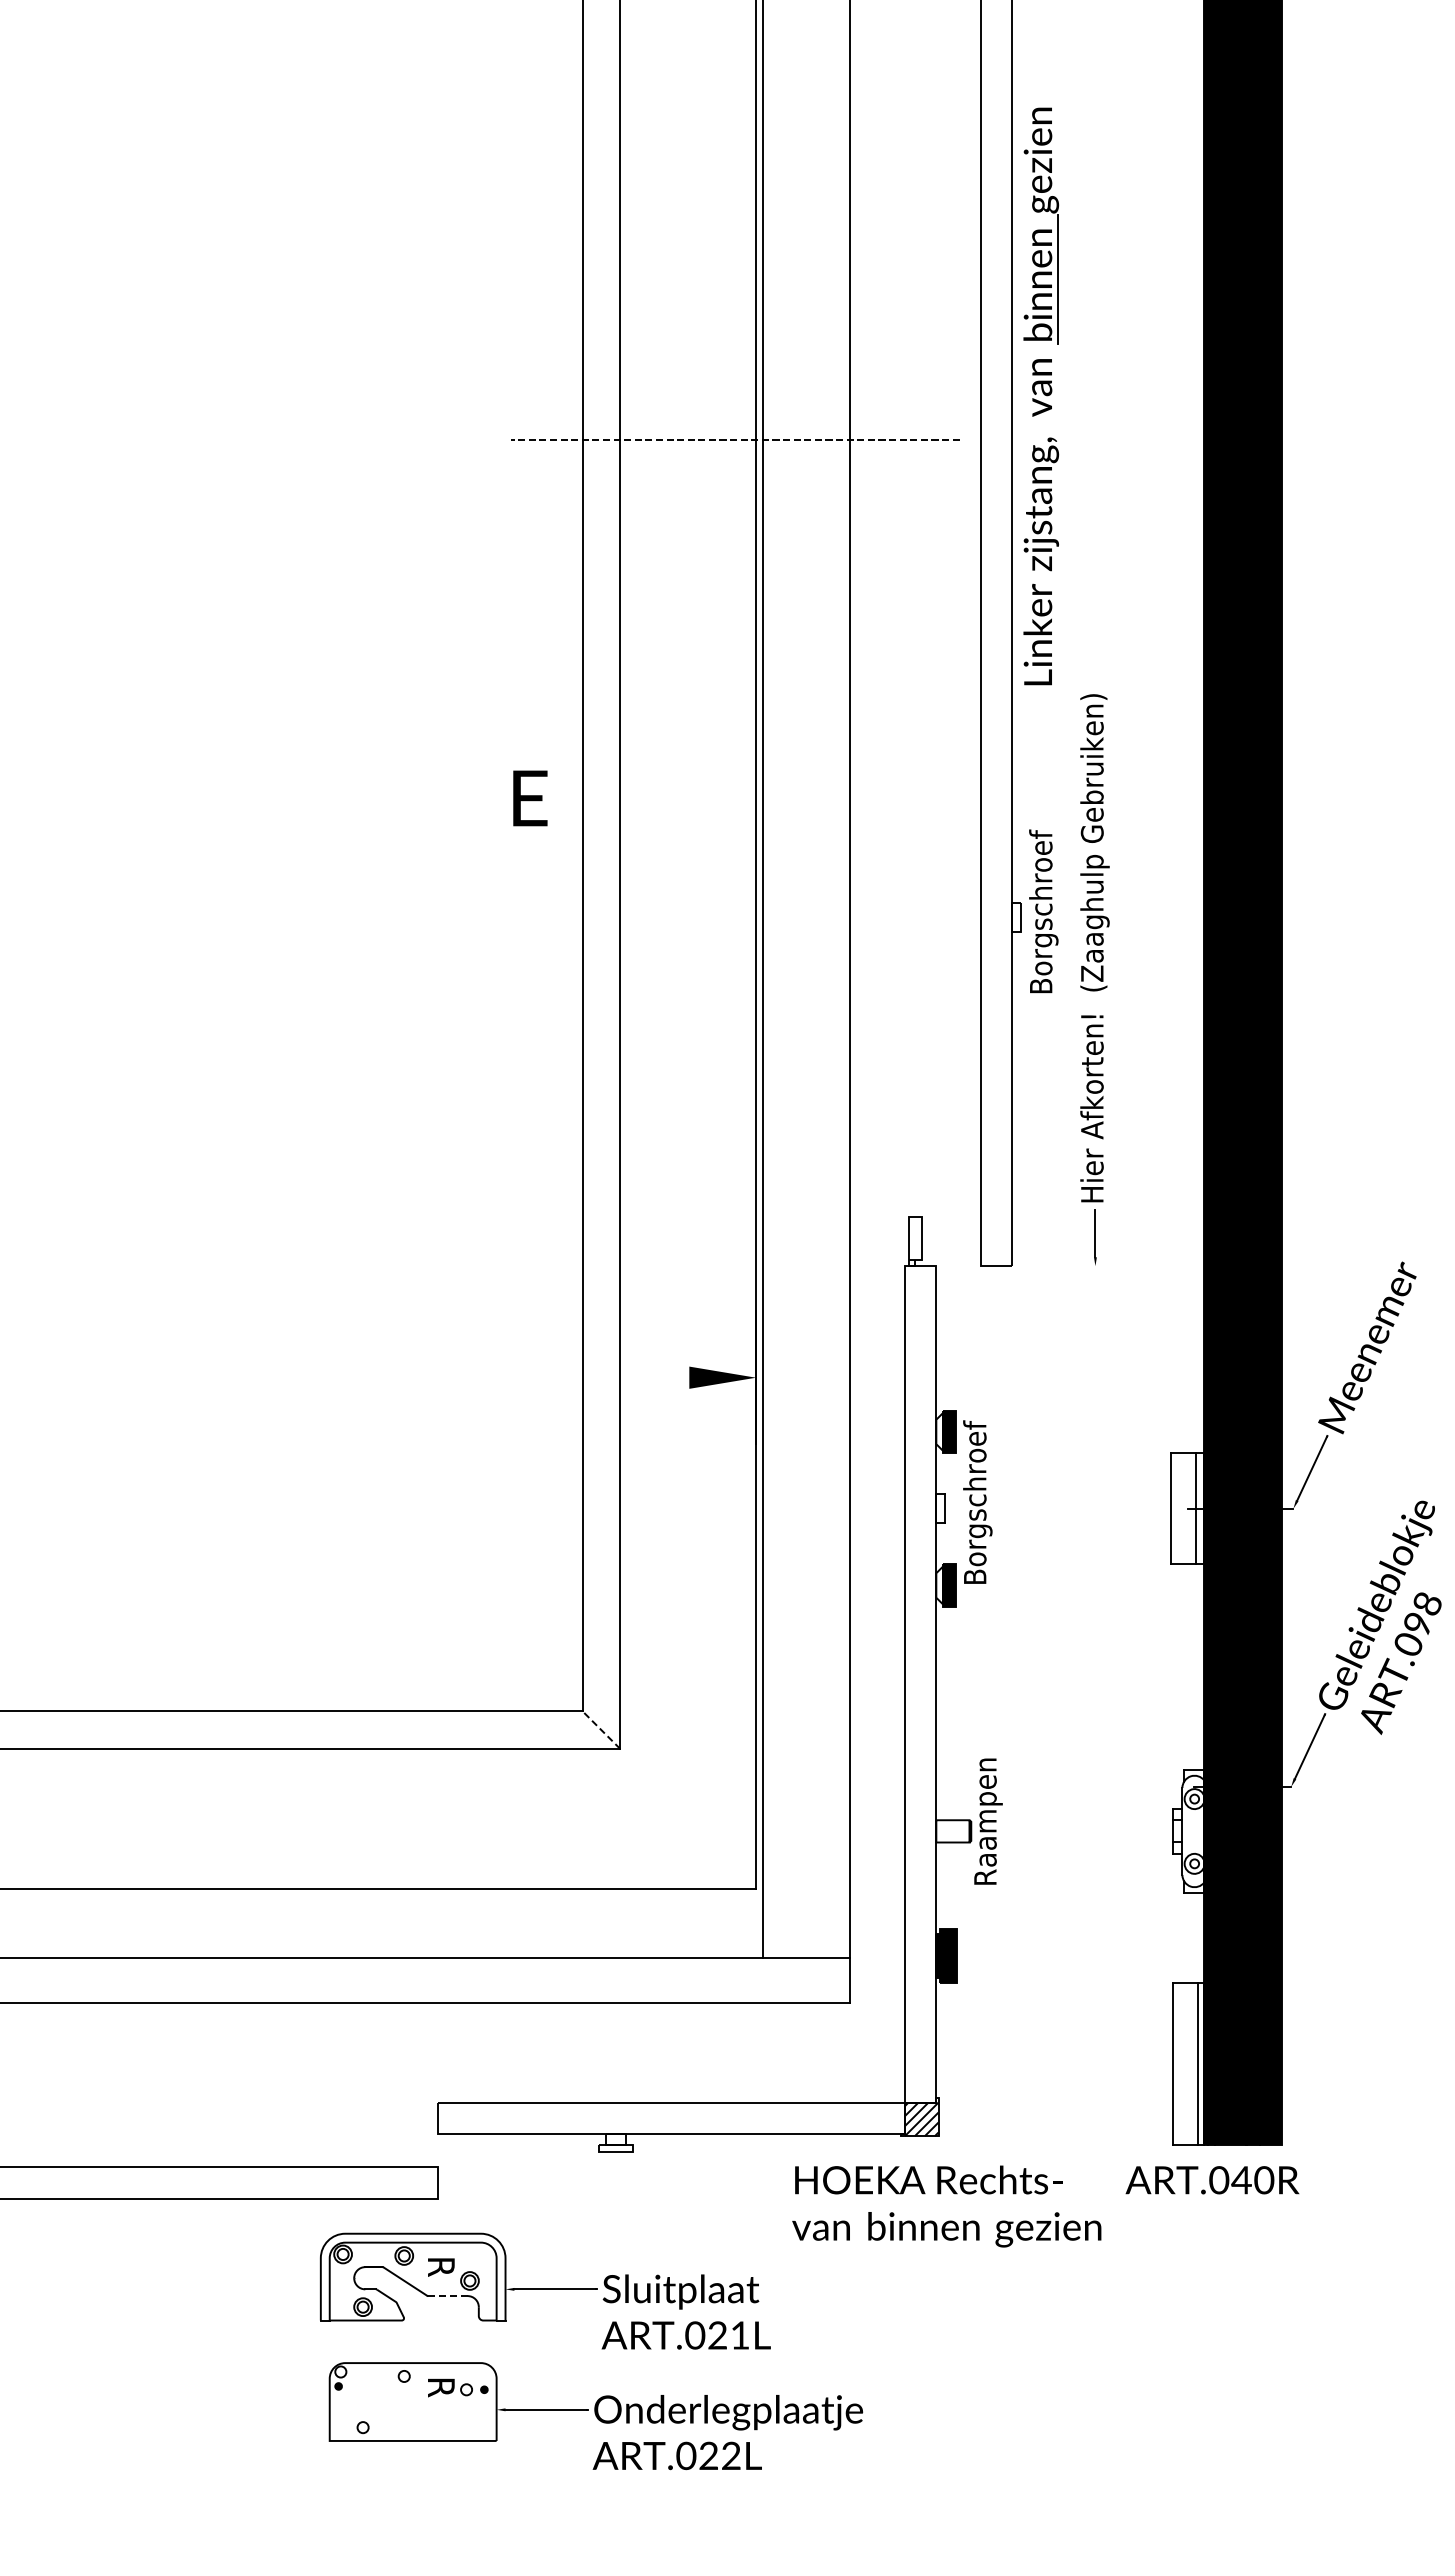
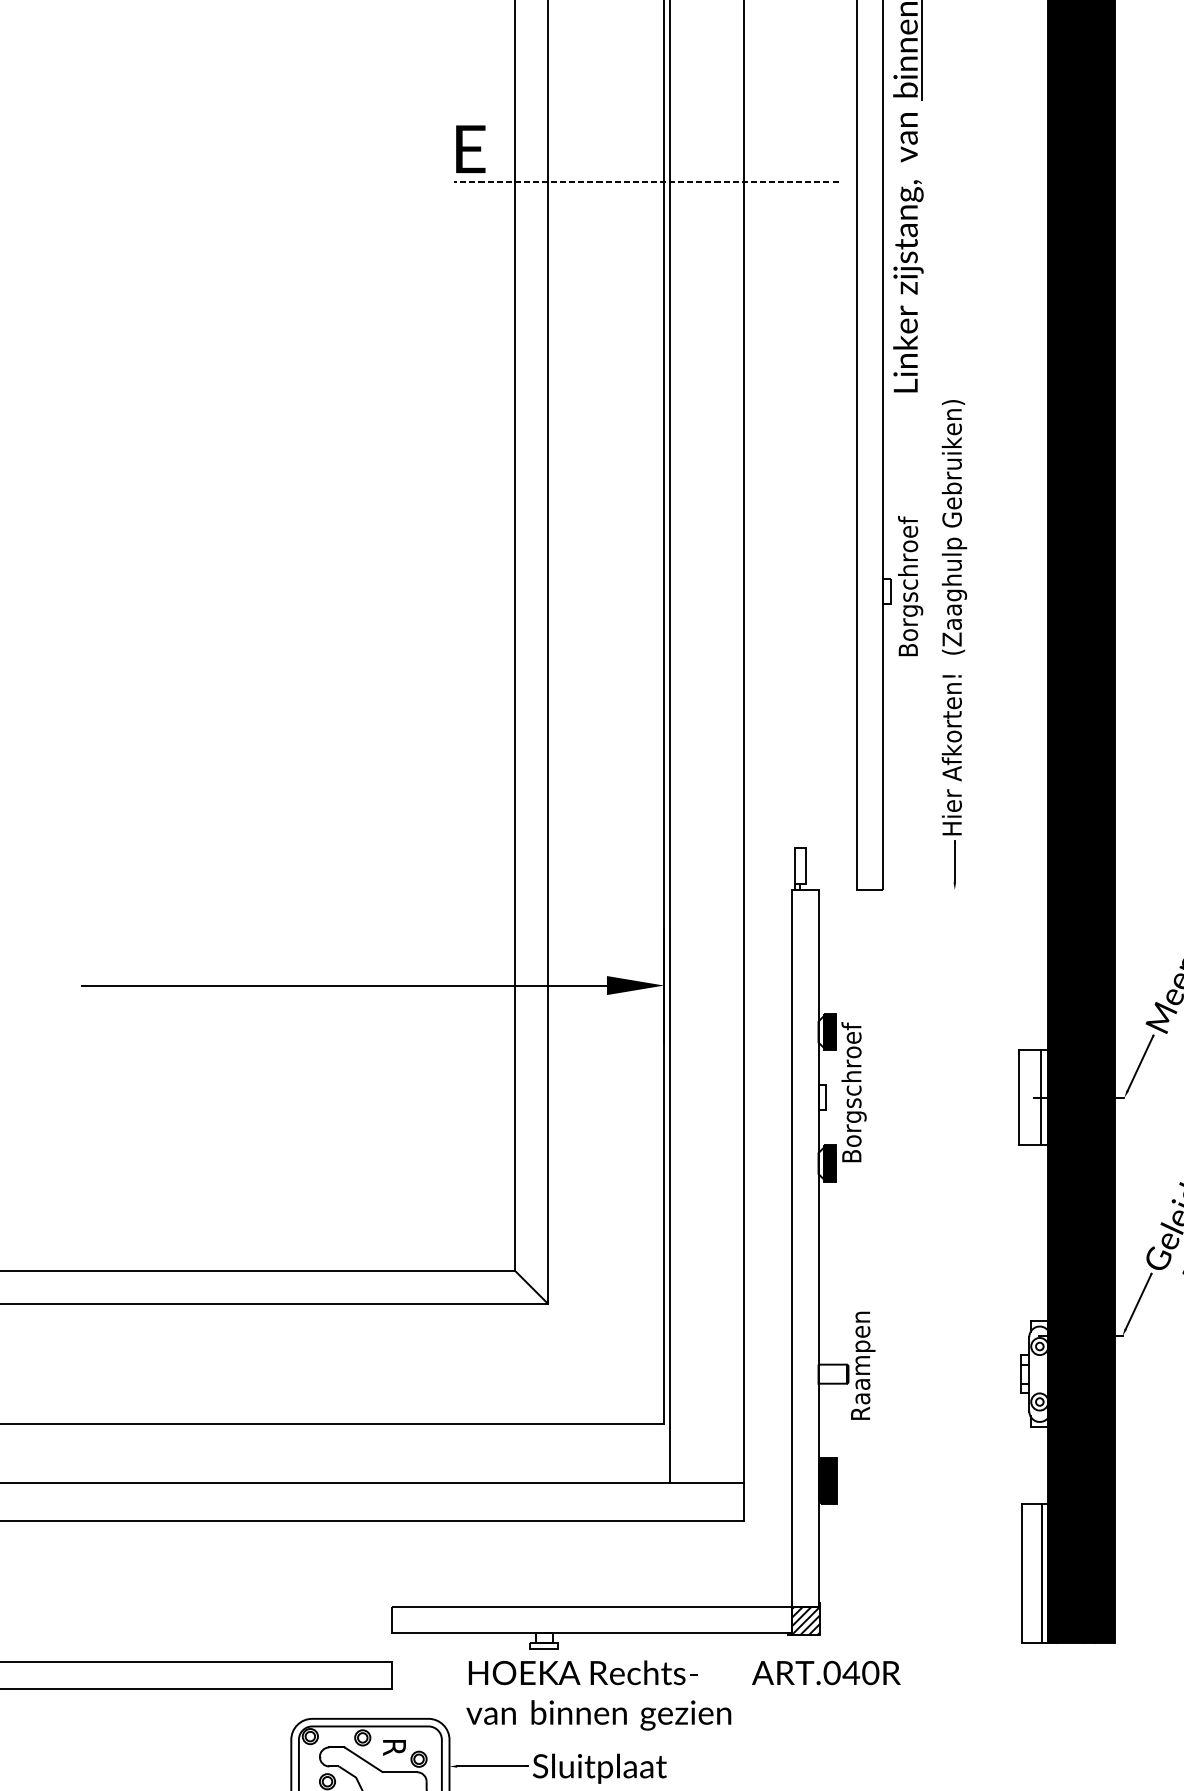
text: (530, 798) -> (470, 149), moved
line: (382, 1377) -> (344, 985), added
line: (601, 1730) -> (531, 1287), dashed -> solid
text: (1045, 2206) -> (683, 1695), moved
line: (448, 2296) -> (400, 1772), dashed -> solid

